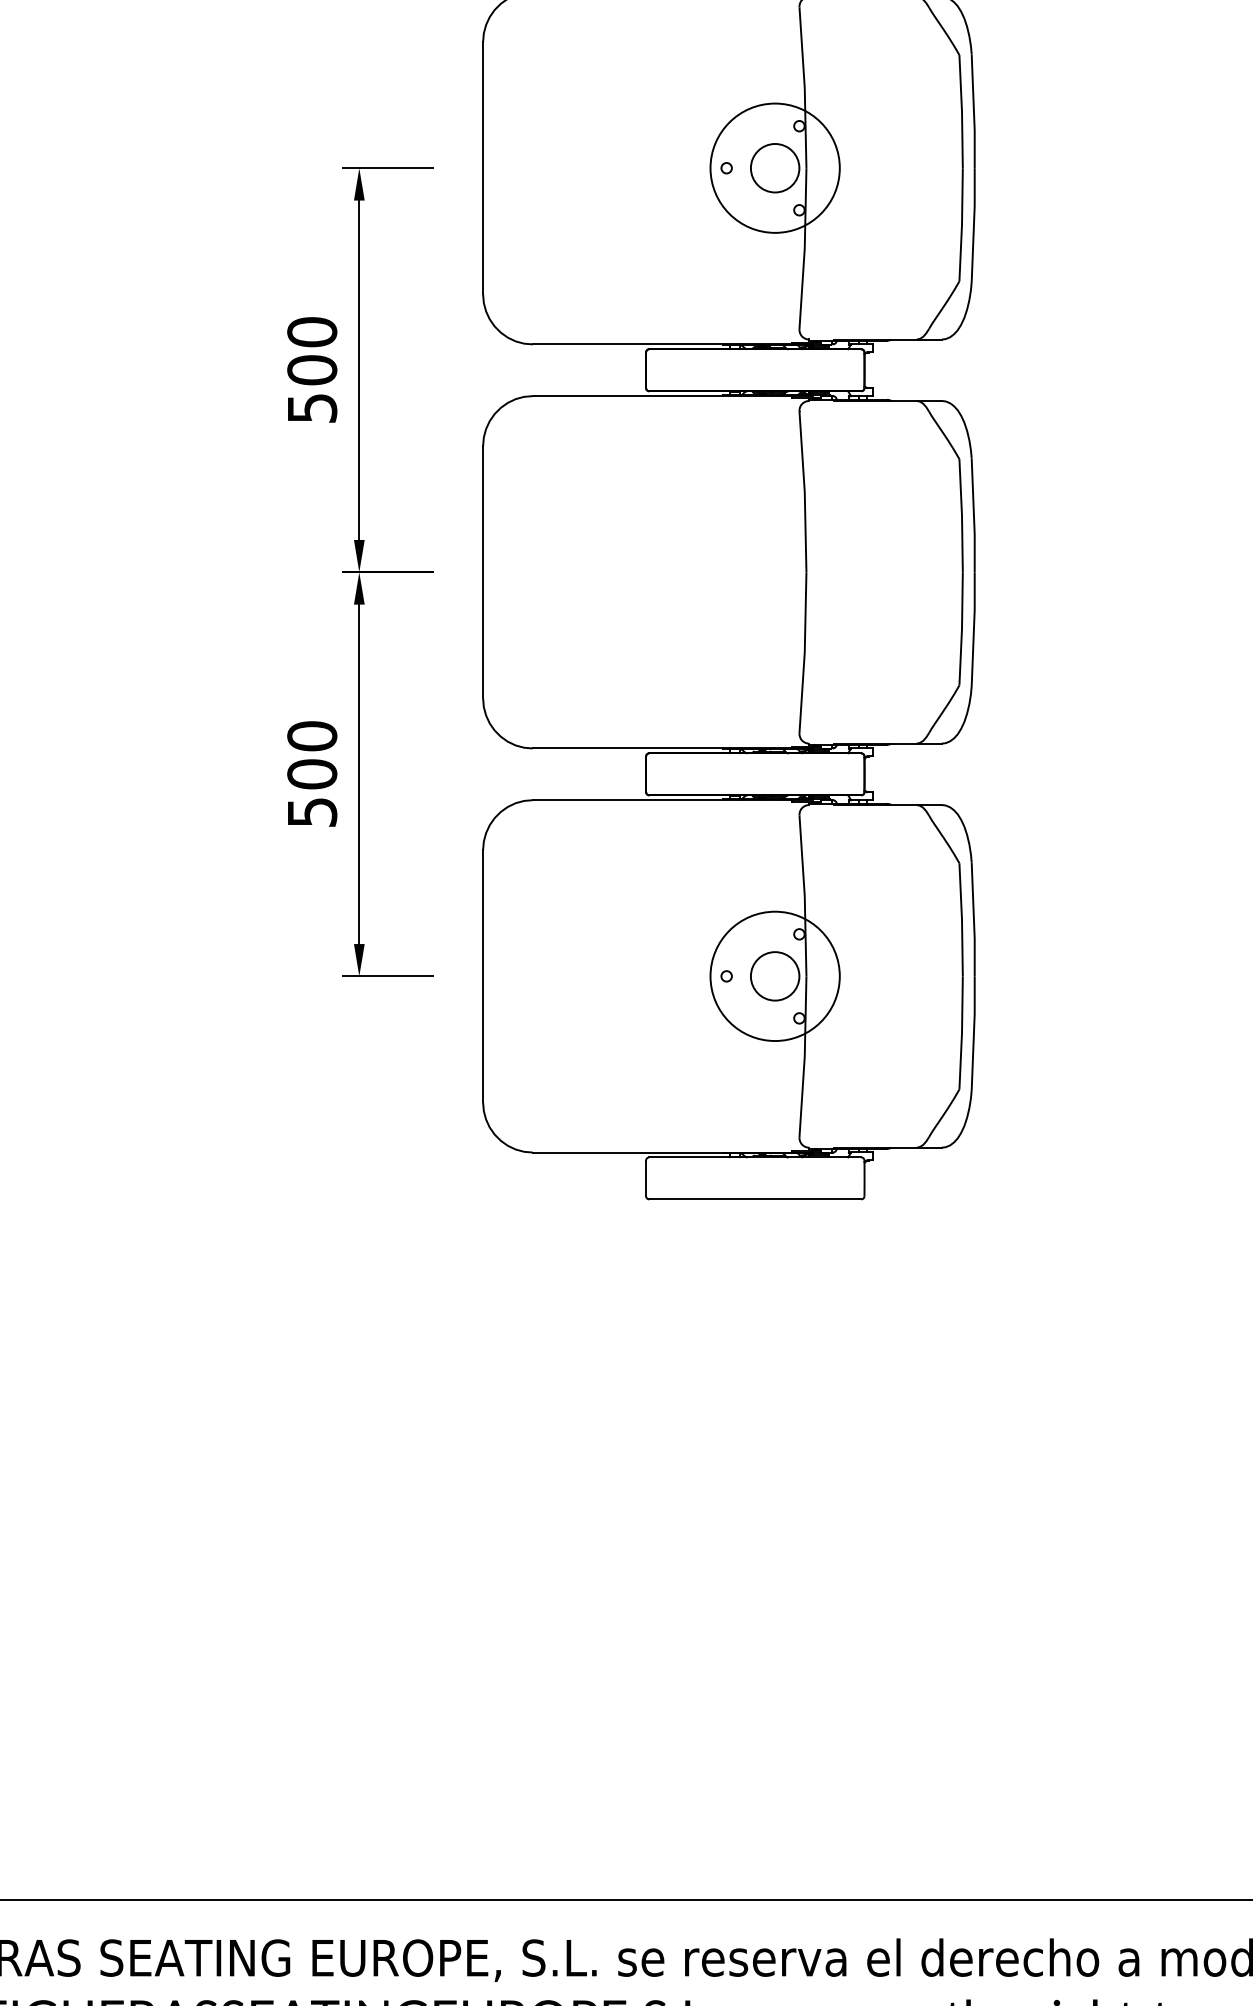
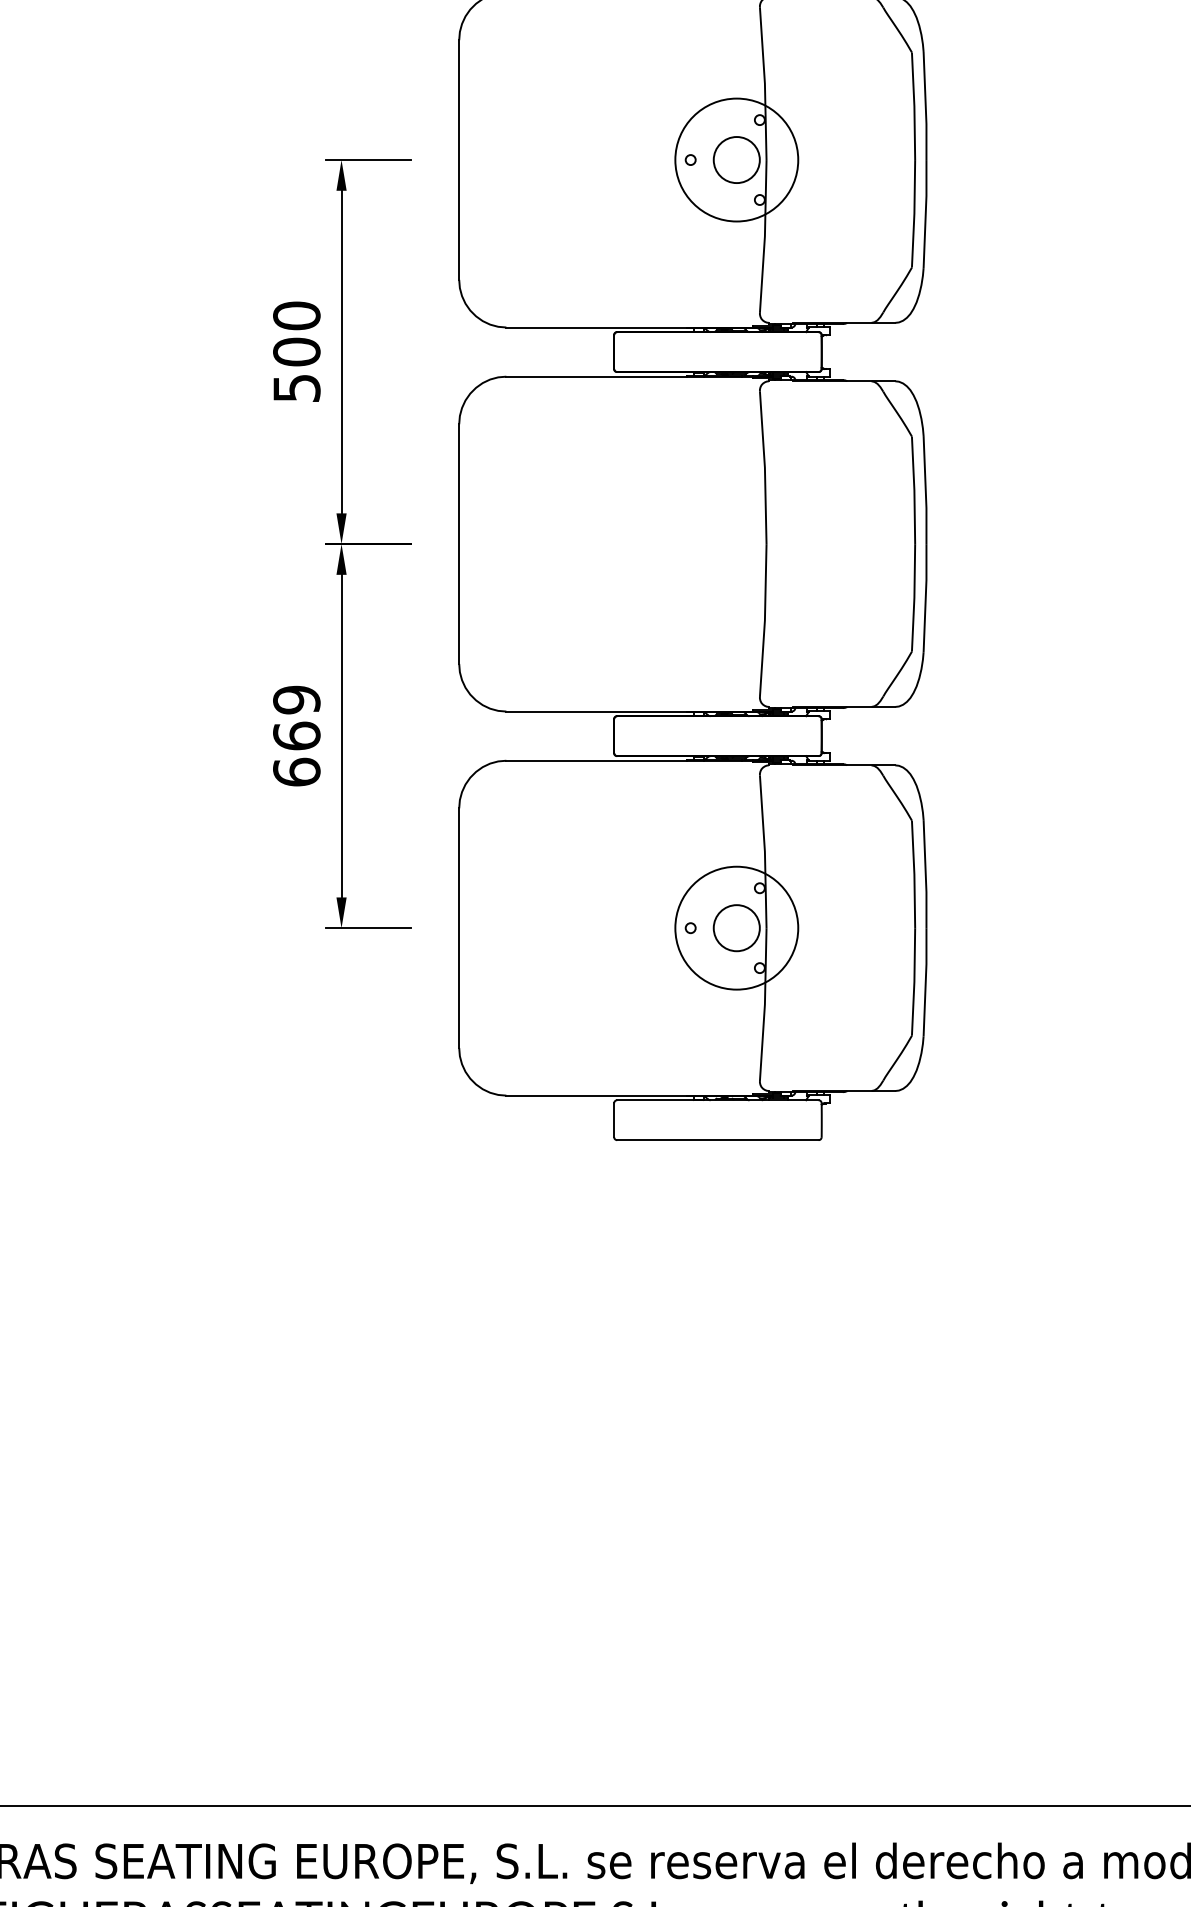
text: (312, 774) -> (297, 736), 500 -> 669

